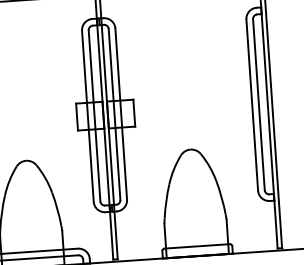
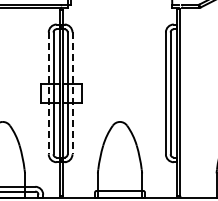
line: (121, 114) -> (72, 93), solid -> dashed
line: (87, 116) -> (48, 93), solid -> dashed

